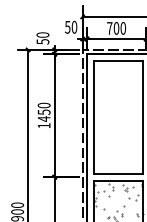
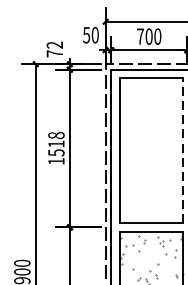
text: (42, 38) -> (54, 49), 50 -> 72
text: (43, 112) -> (55, 144), 1450 -> 1518
line: (142, 116) -> (182, 149), solid -> dashed

